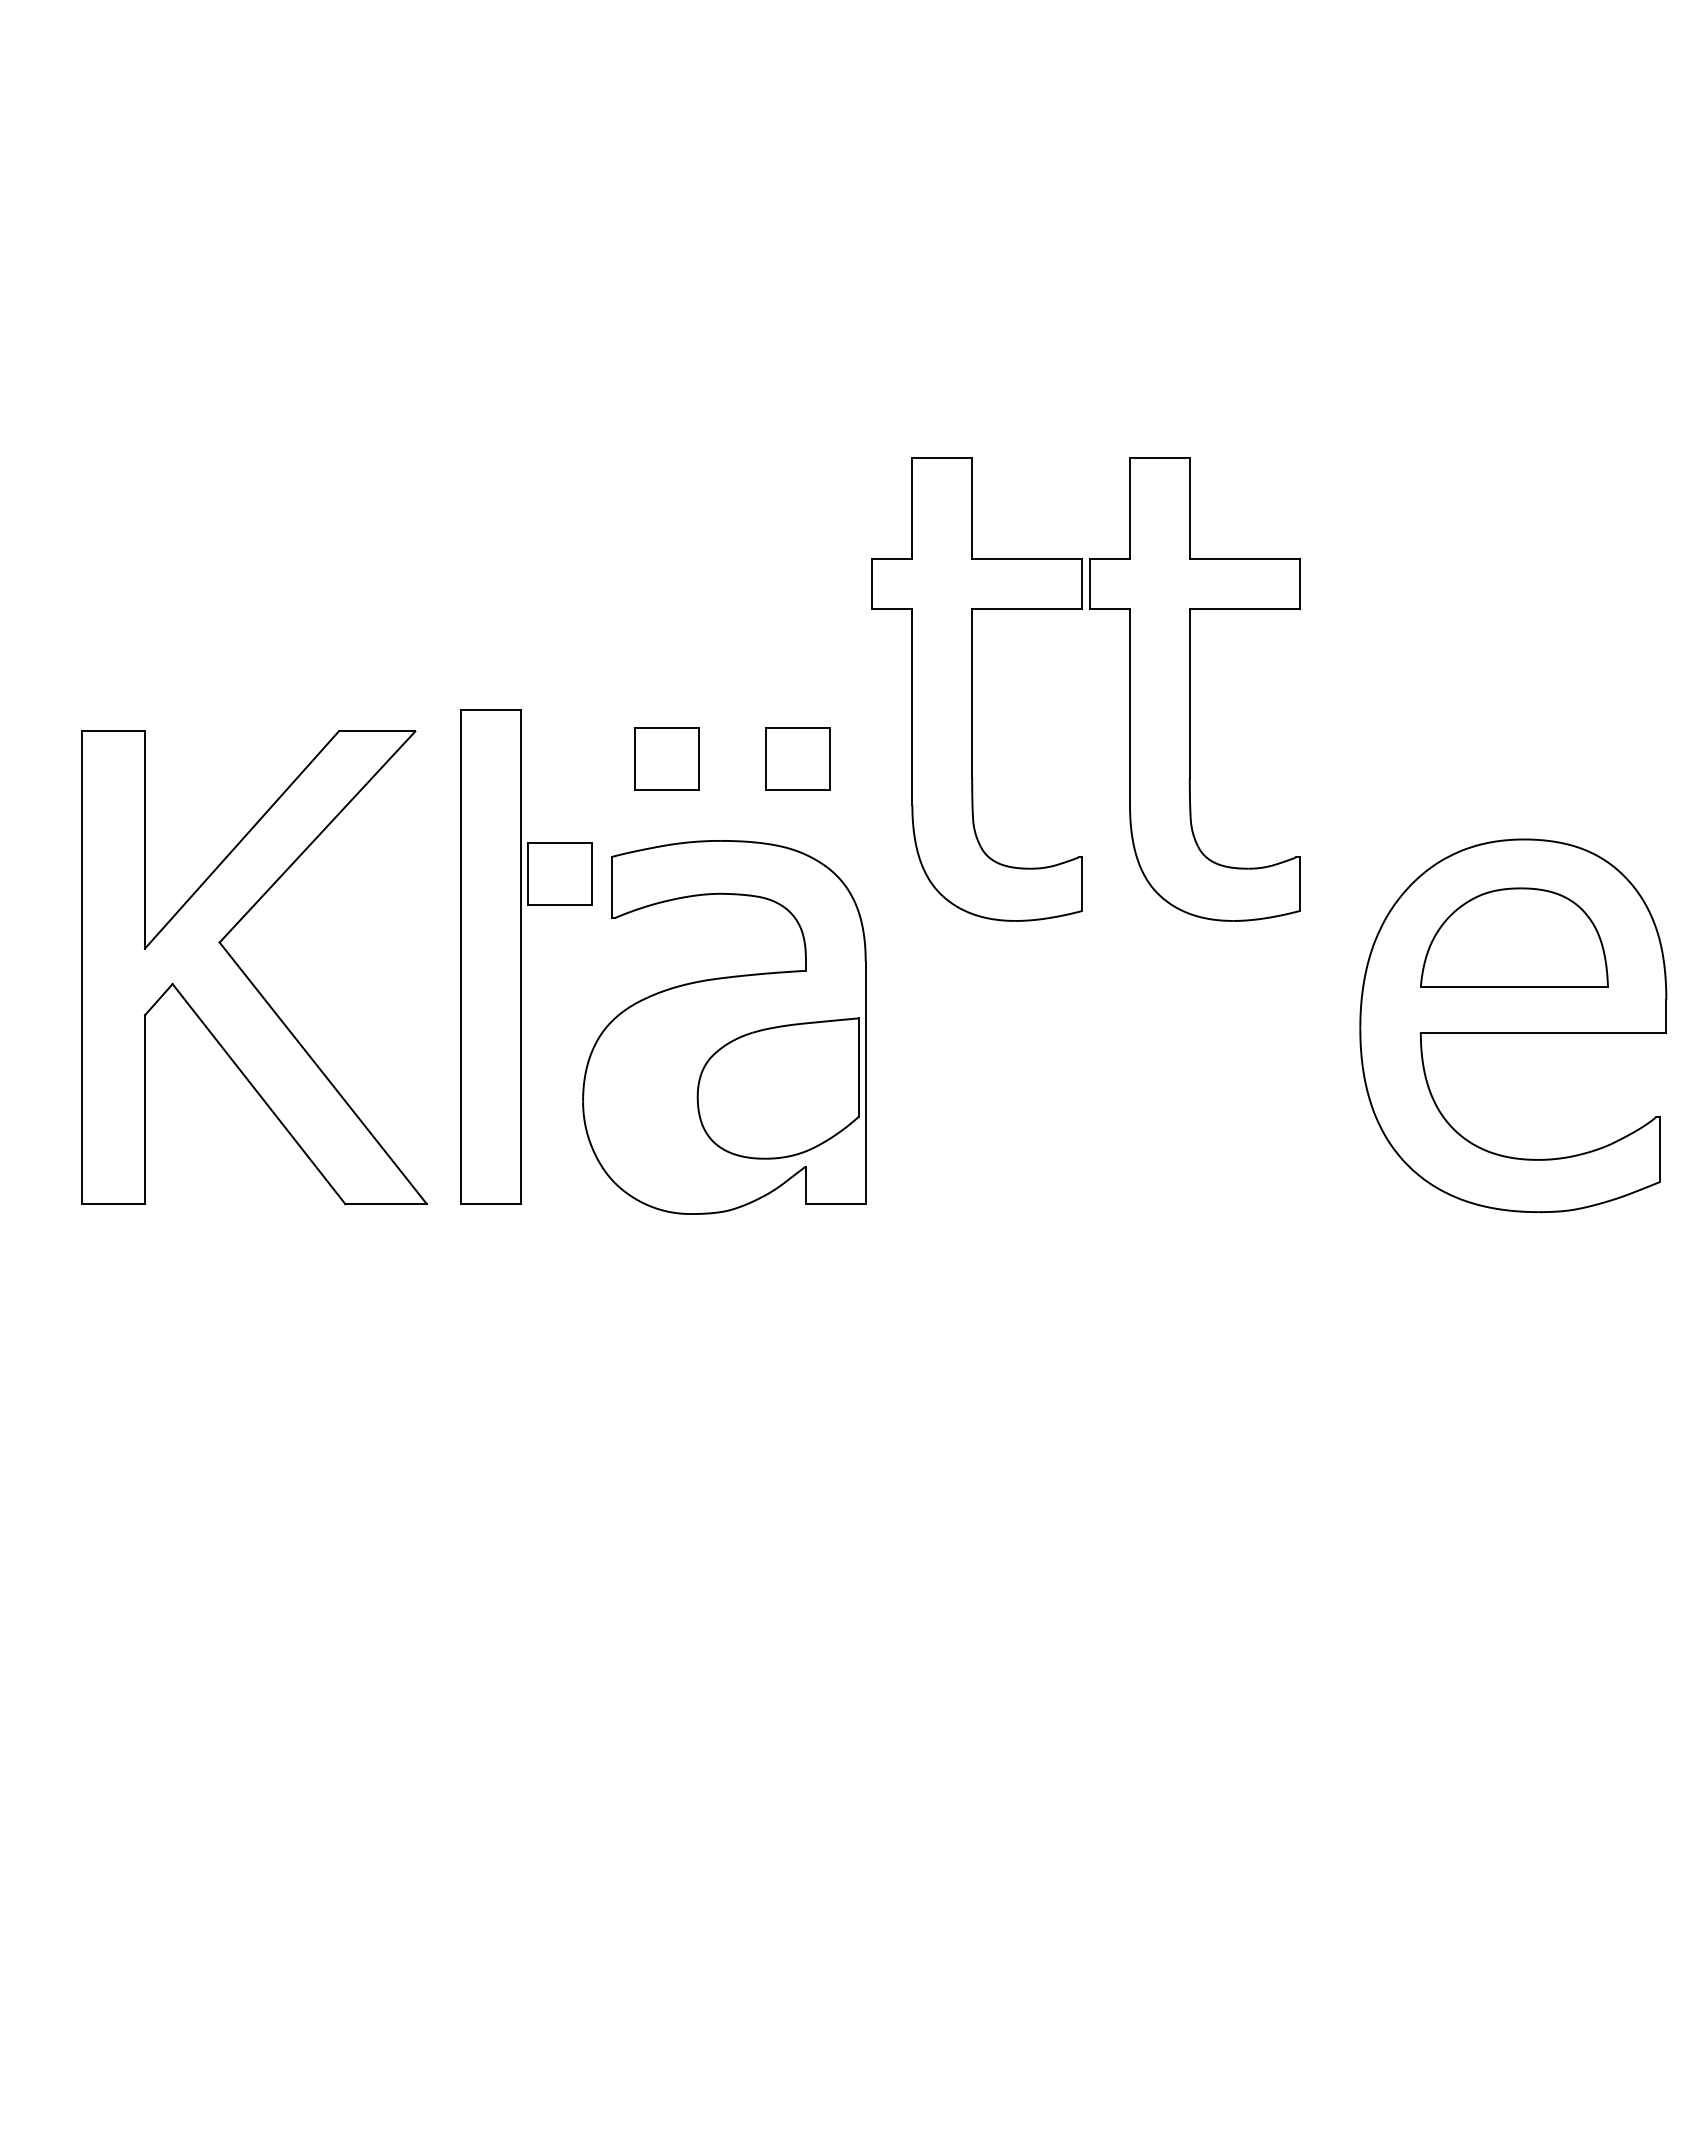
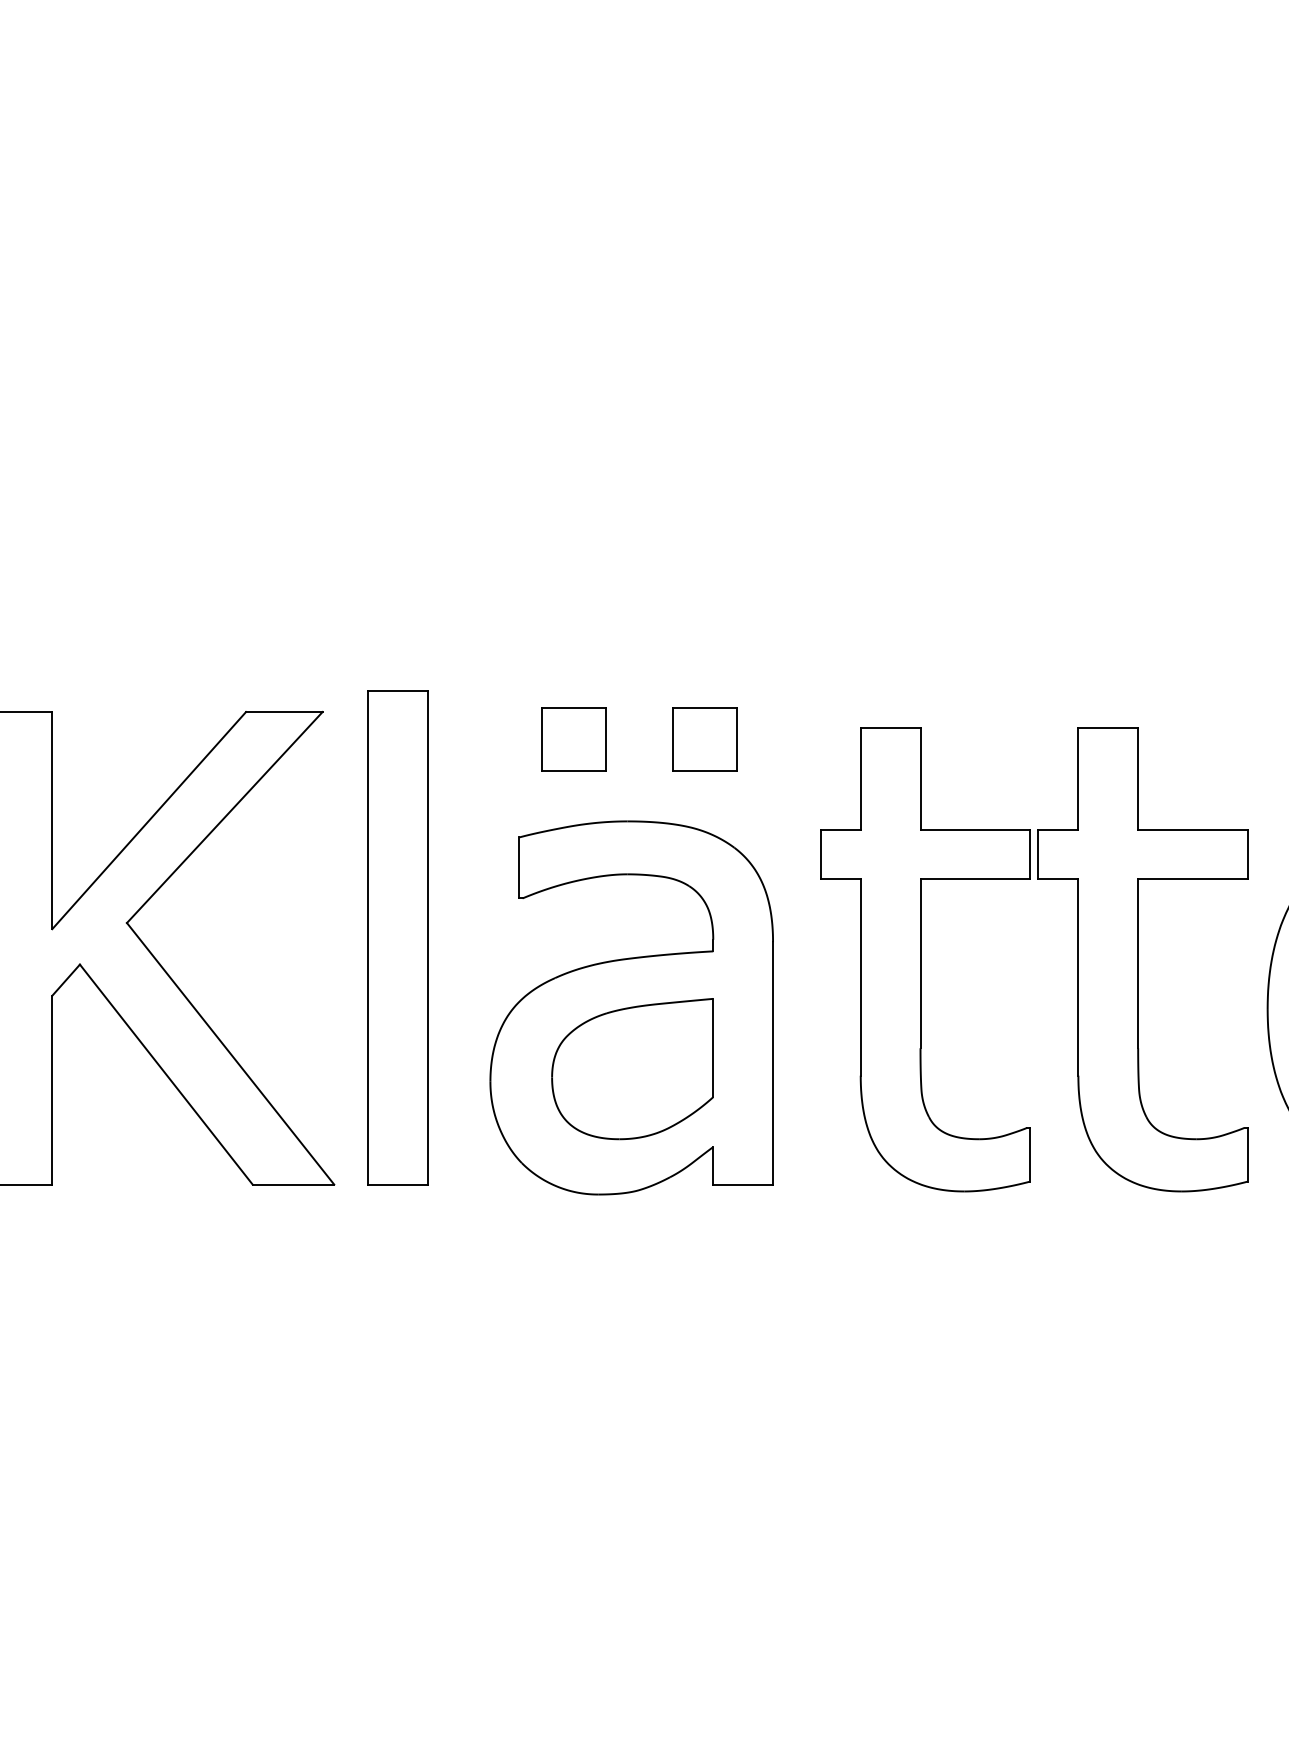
part: (1129, 689) -> (1077, 960), moved
part: (559, 873) -> (466, 854), removed
part: (777, 1088) -> (631, 1069), moved

